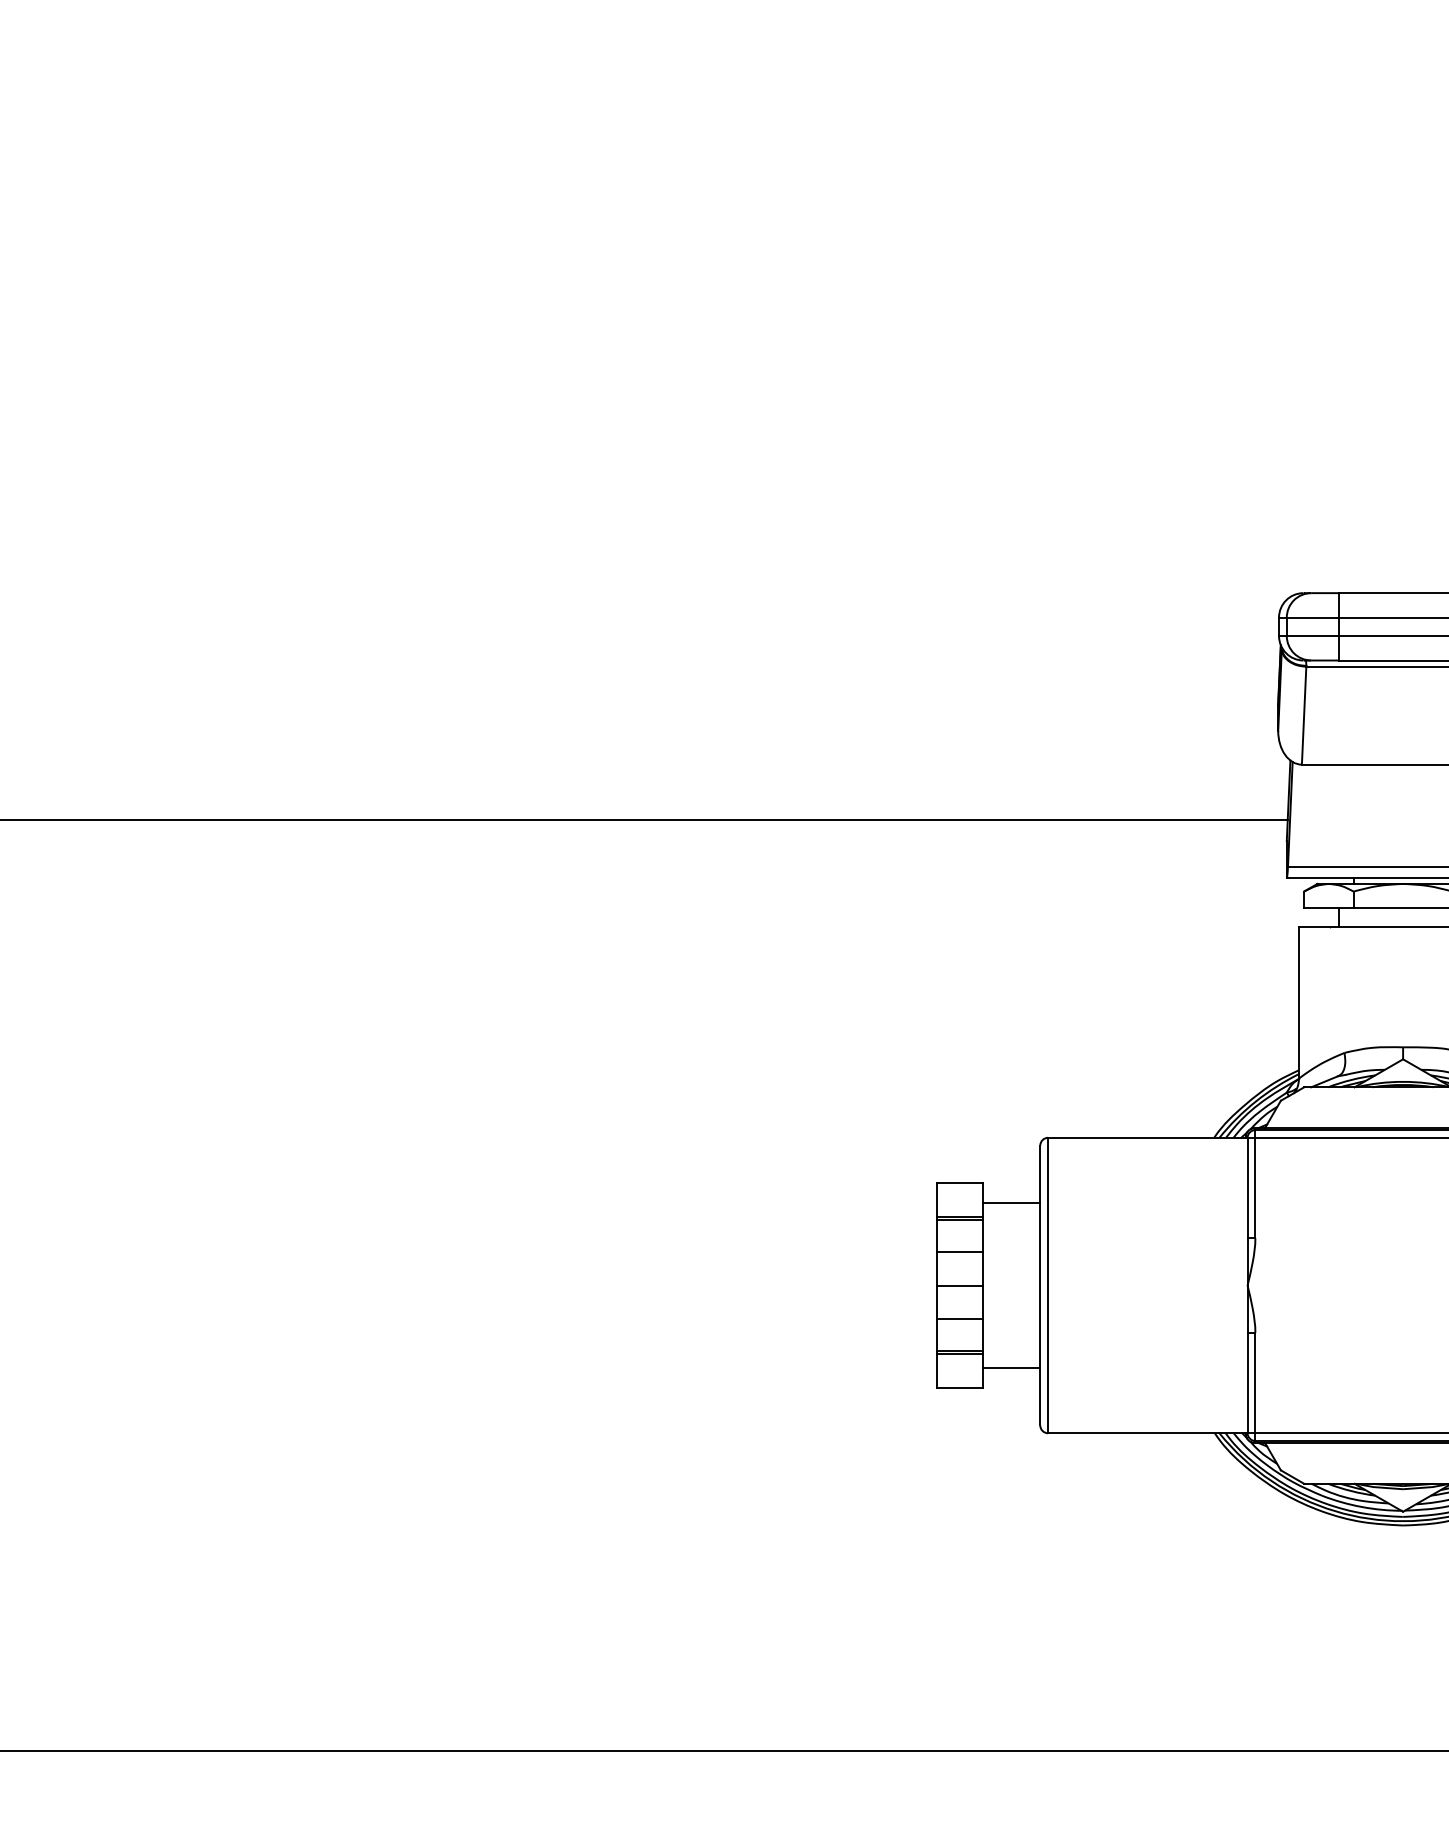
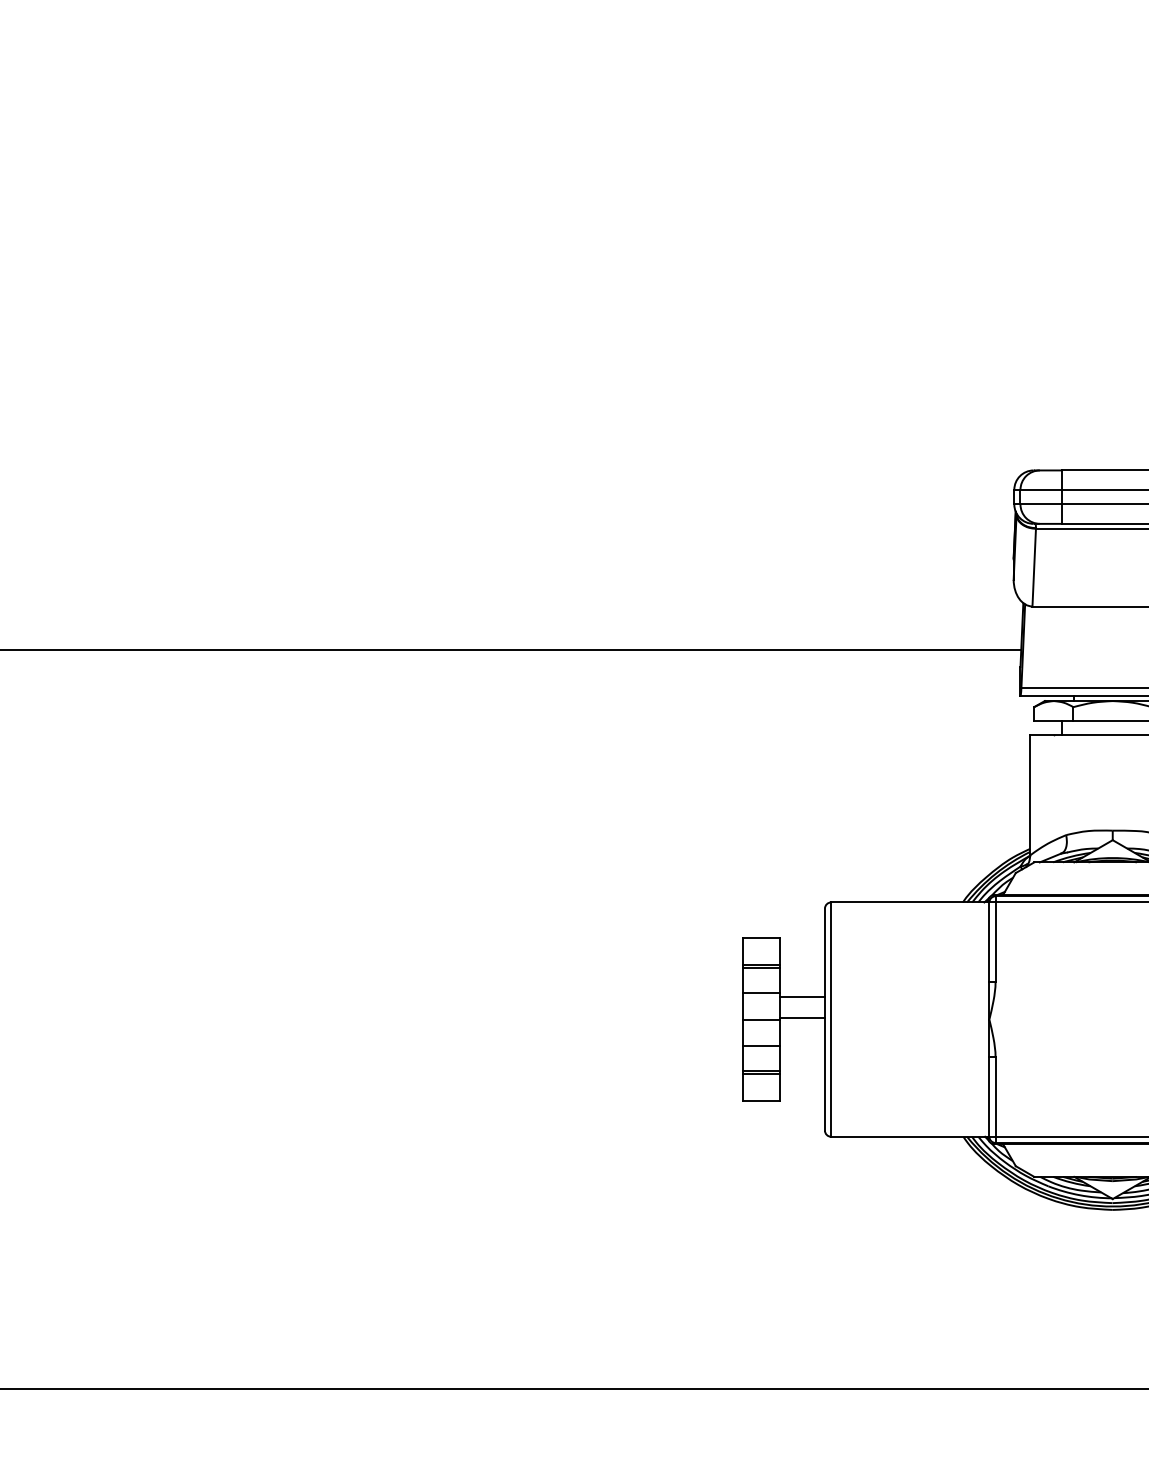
line: (1010, 1203) -> (801, 997), moved
line: (1010, 1367) -> (801, 1017), moved

